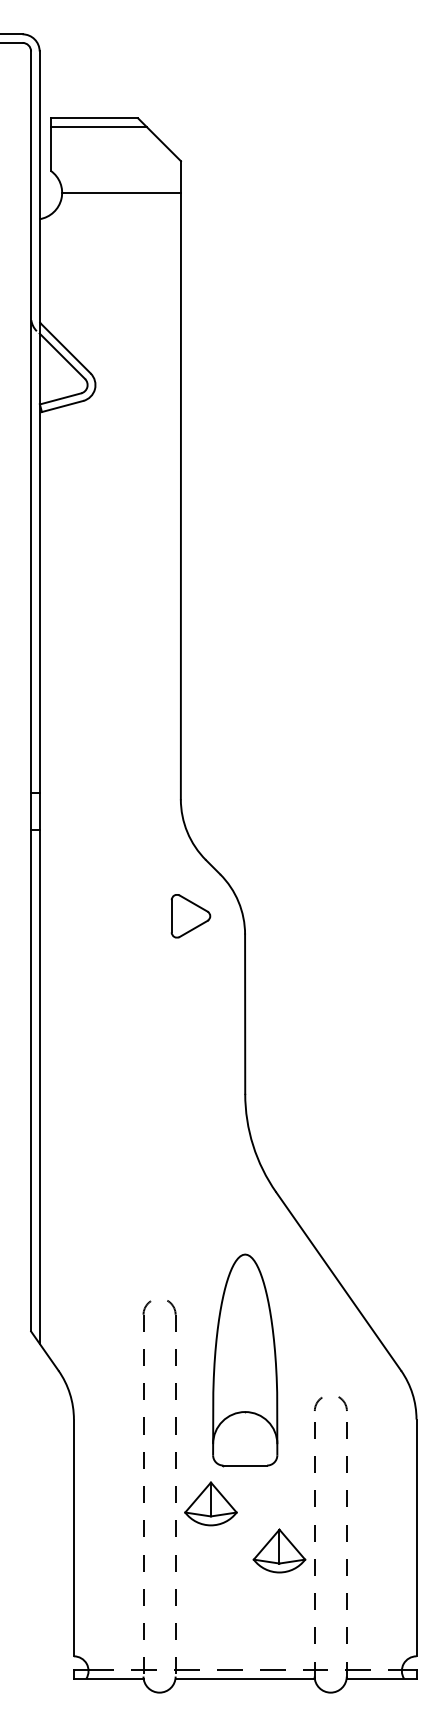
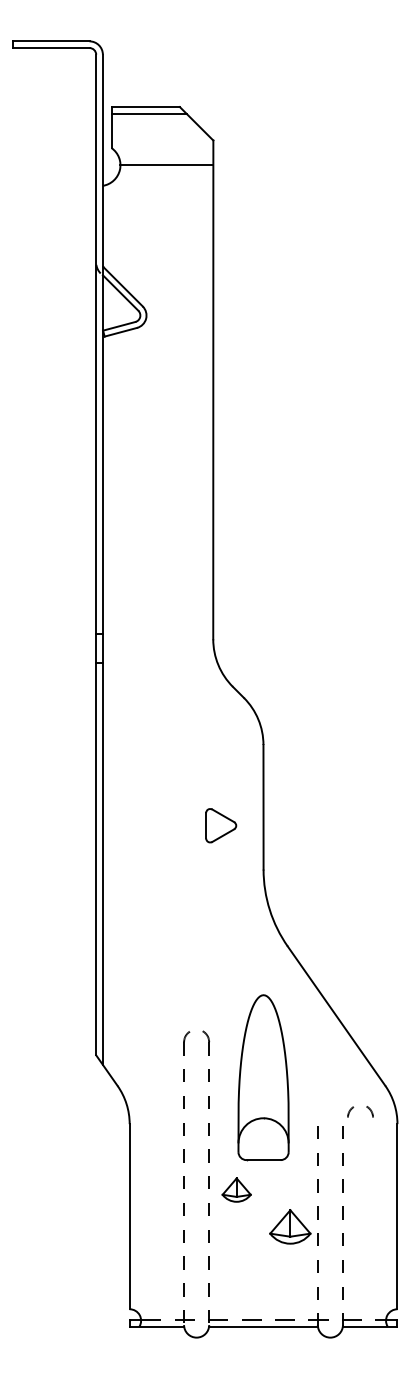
part: (191, 915) -> (221, 825), moved
arc: (323, 1398) -> (354, 1107), moved
part: (210, 1503) -> (236, 1189), size x0.7

